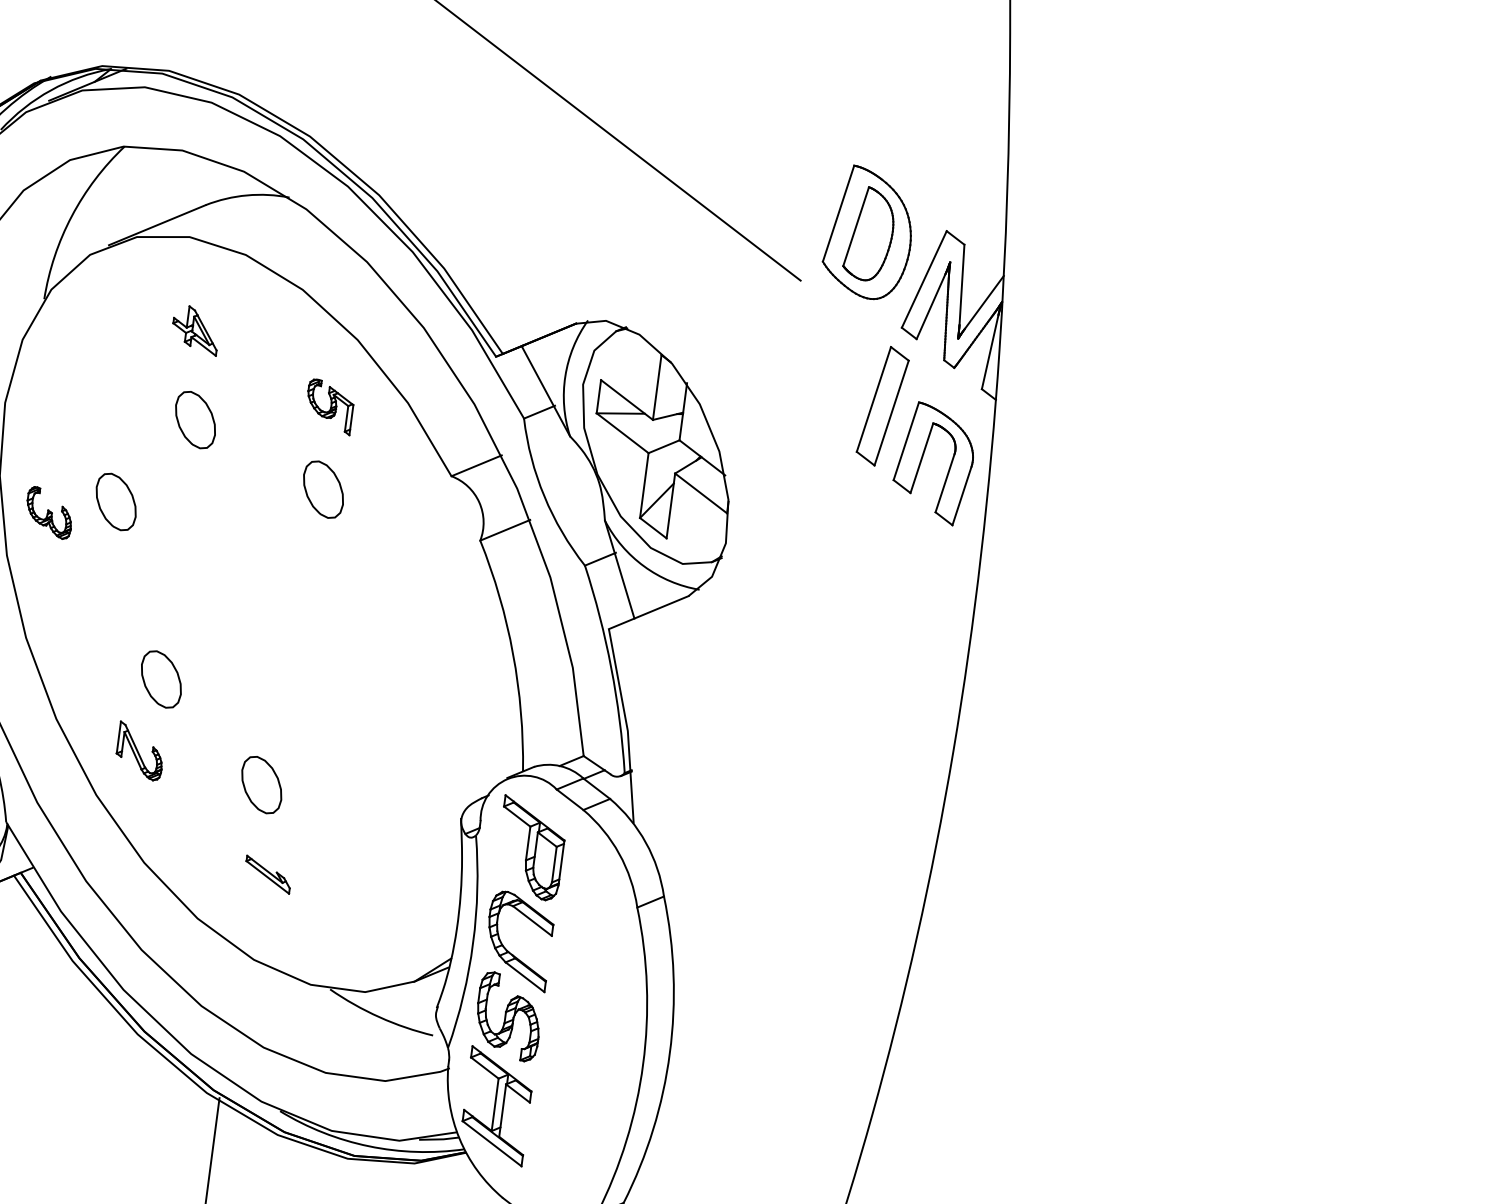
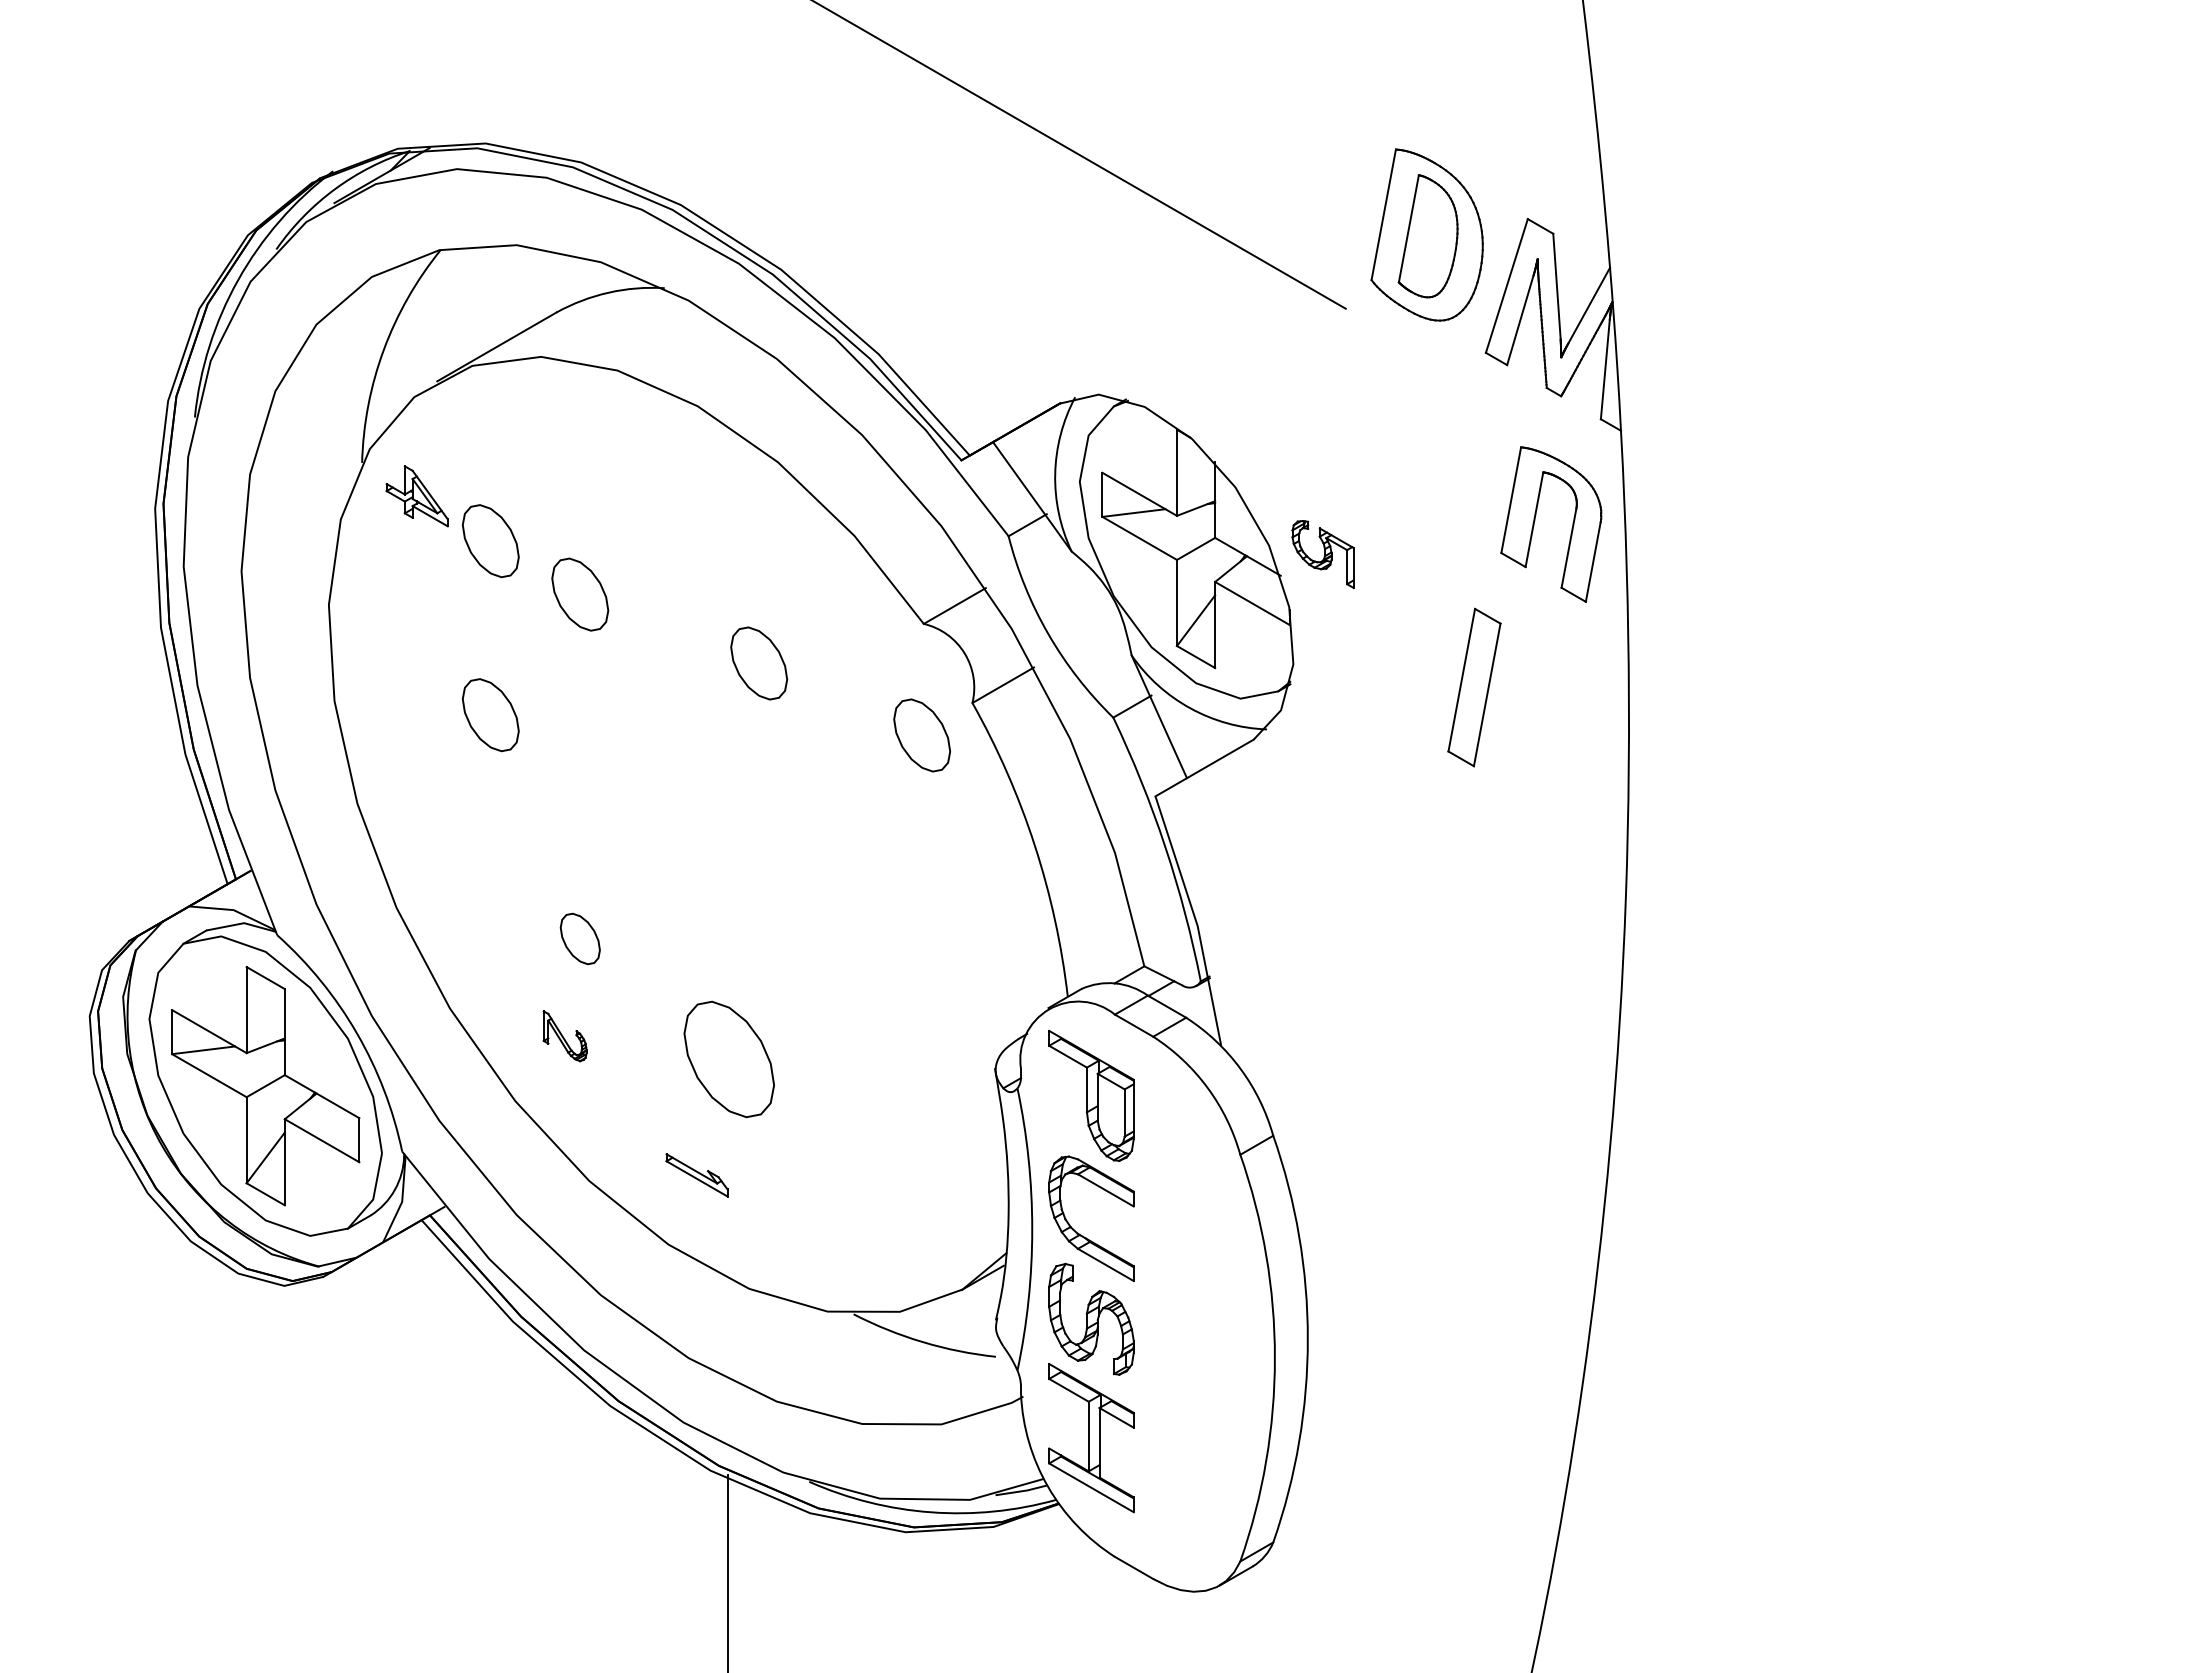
part: (195, 330) -> (416, 496), moved
part: (133, 371) -> (490, 541), added
part: (329, 406) -> (1322, 554), moved
part: (882, 406) -> (1474, 687), moved
part: (49, 512) -> (405, 740), removed
part: (439, 560) -> (922, 735), added
part: (161, 679) -> (580, 938), size x0.7
part: (139, 750) -> (564, 1035), size x0.7
part: (261, 785) -> (729, 1059), size x1.6
part: (267, 874) -> (696, 1175), moved

